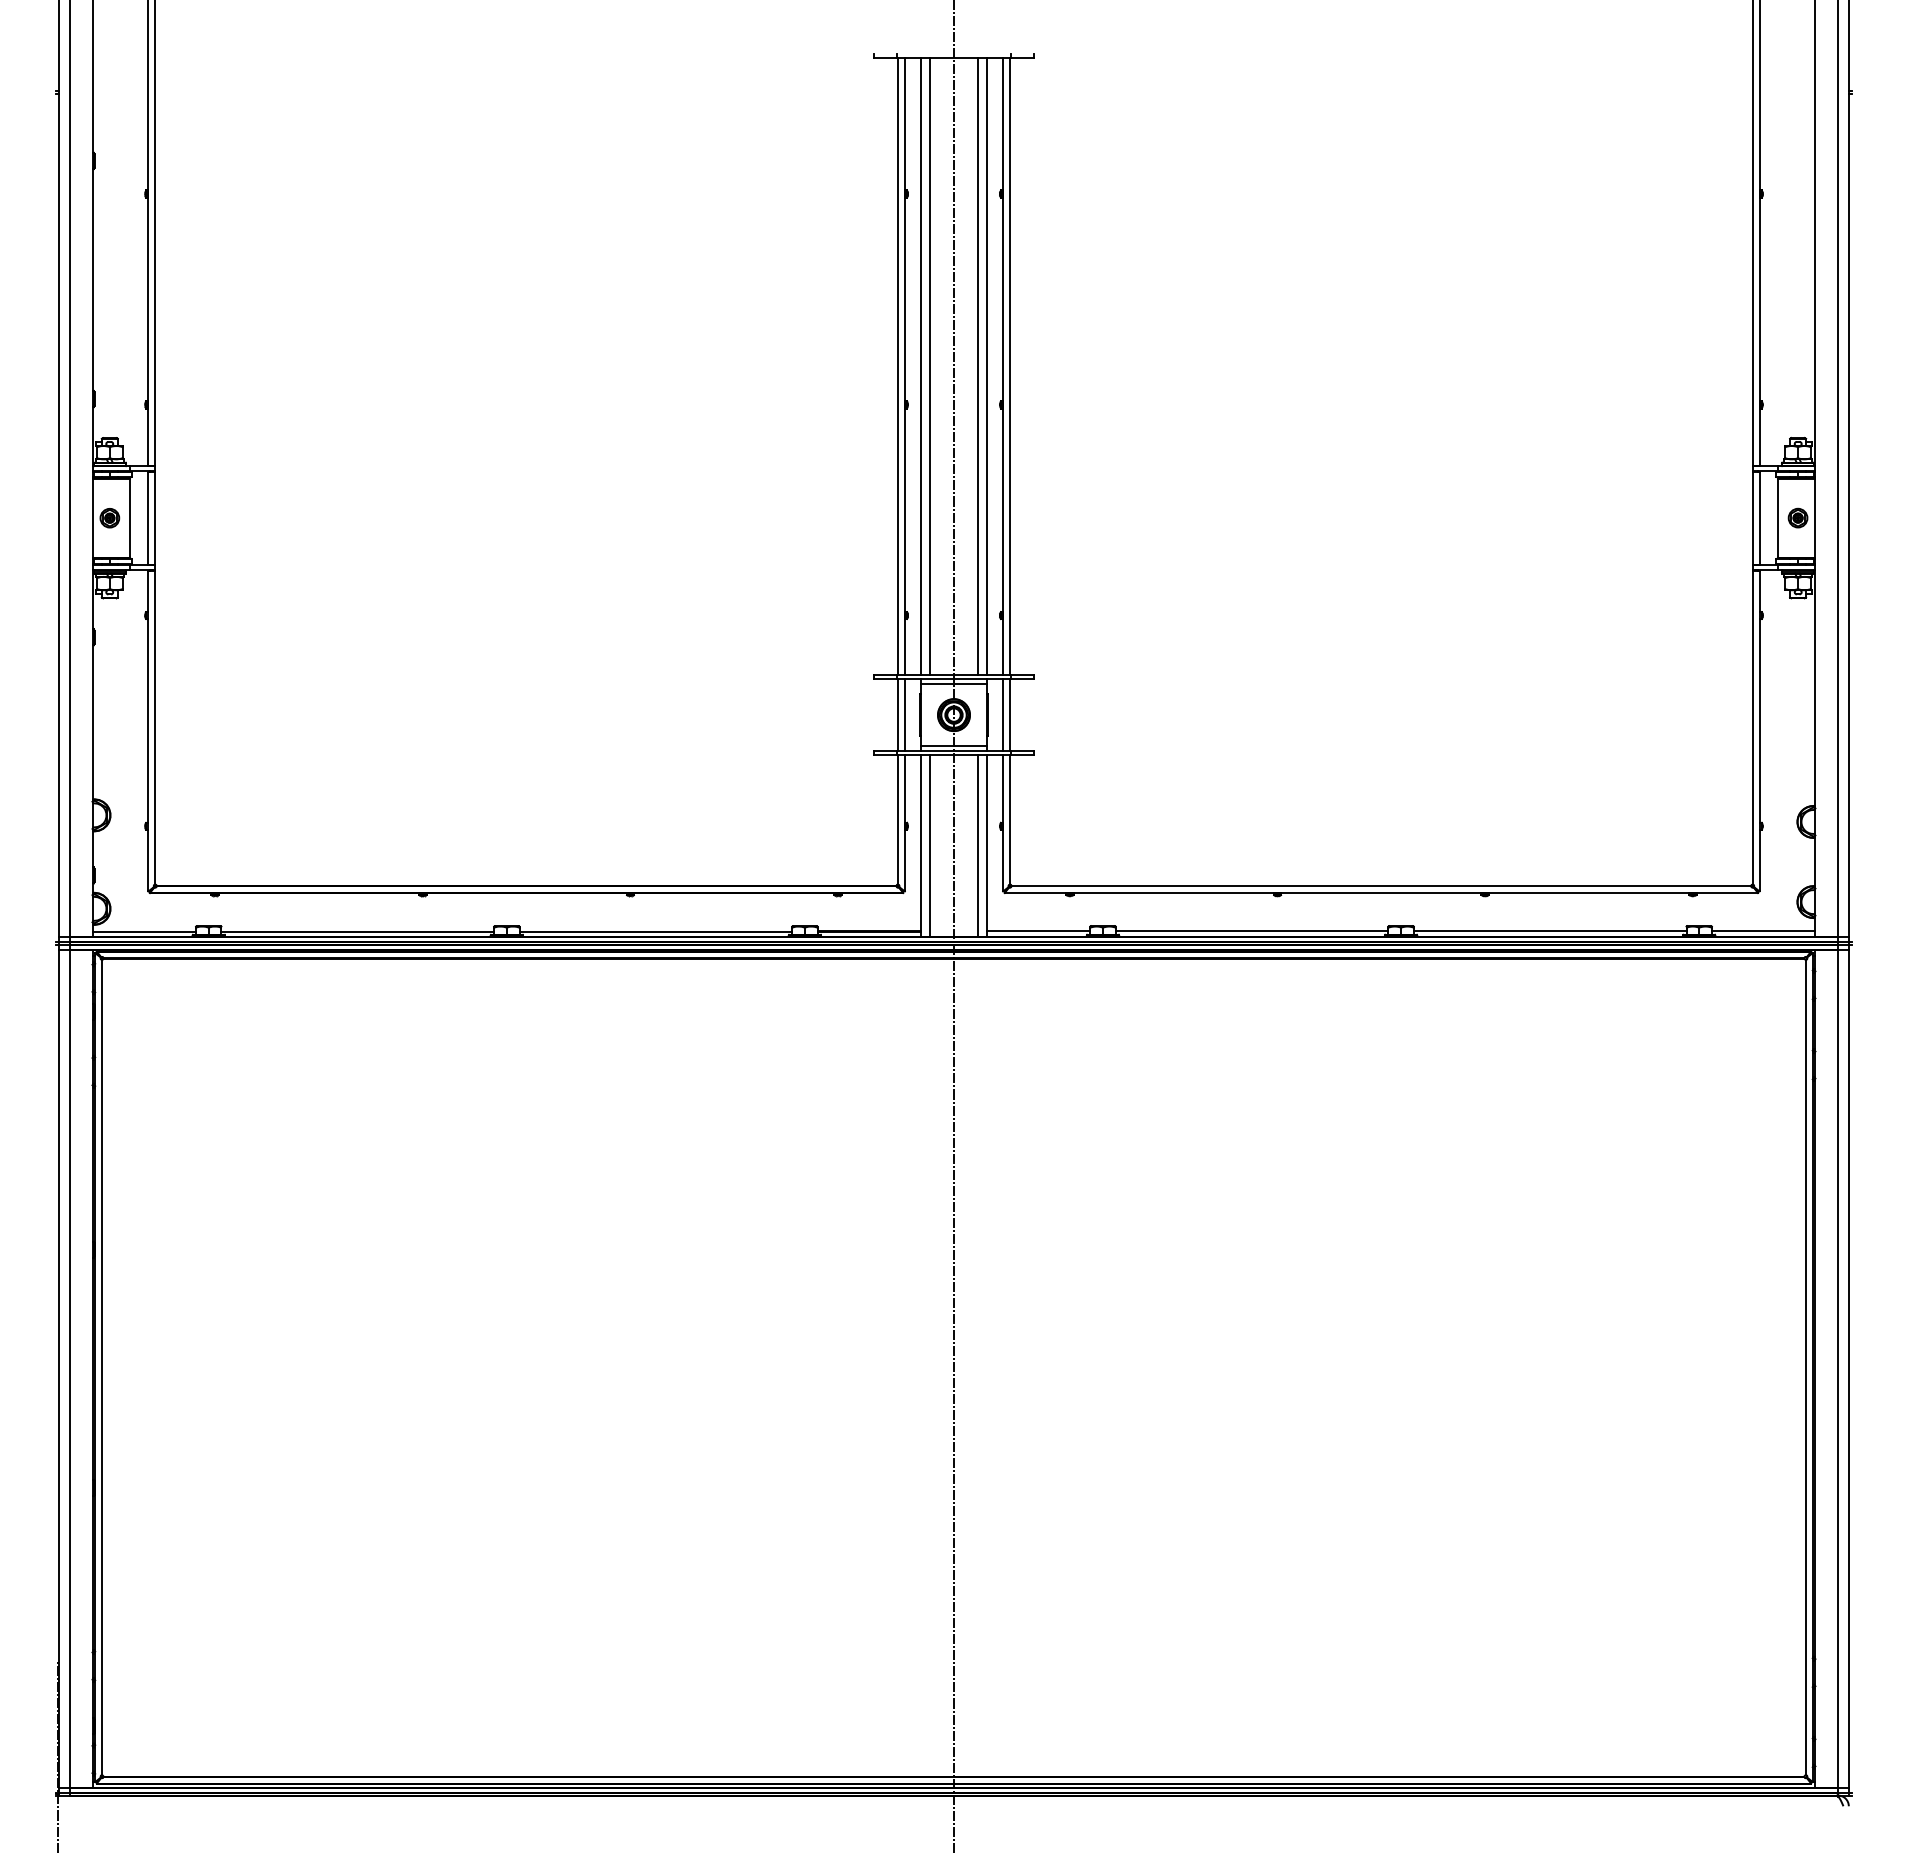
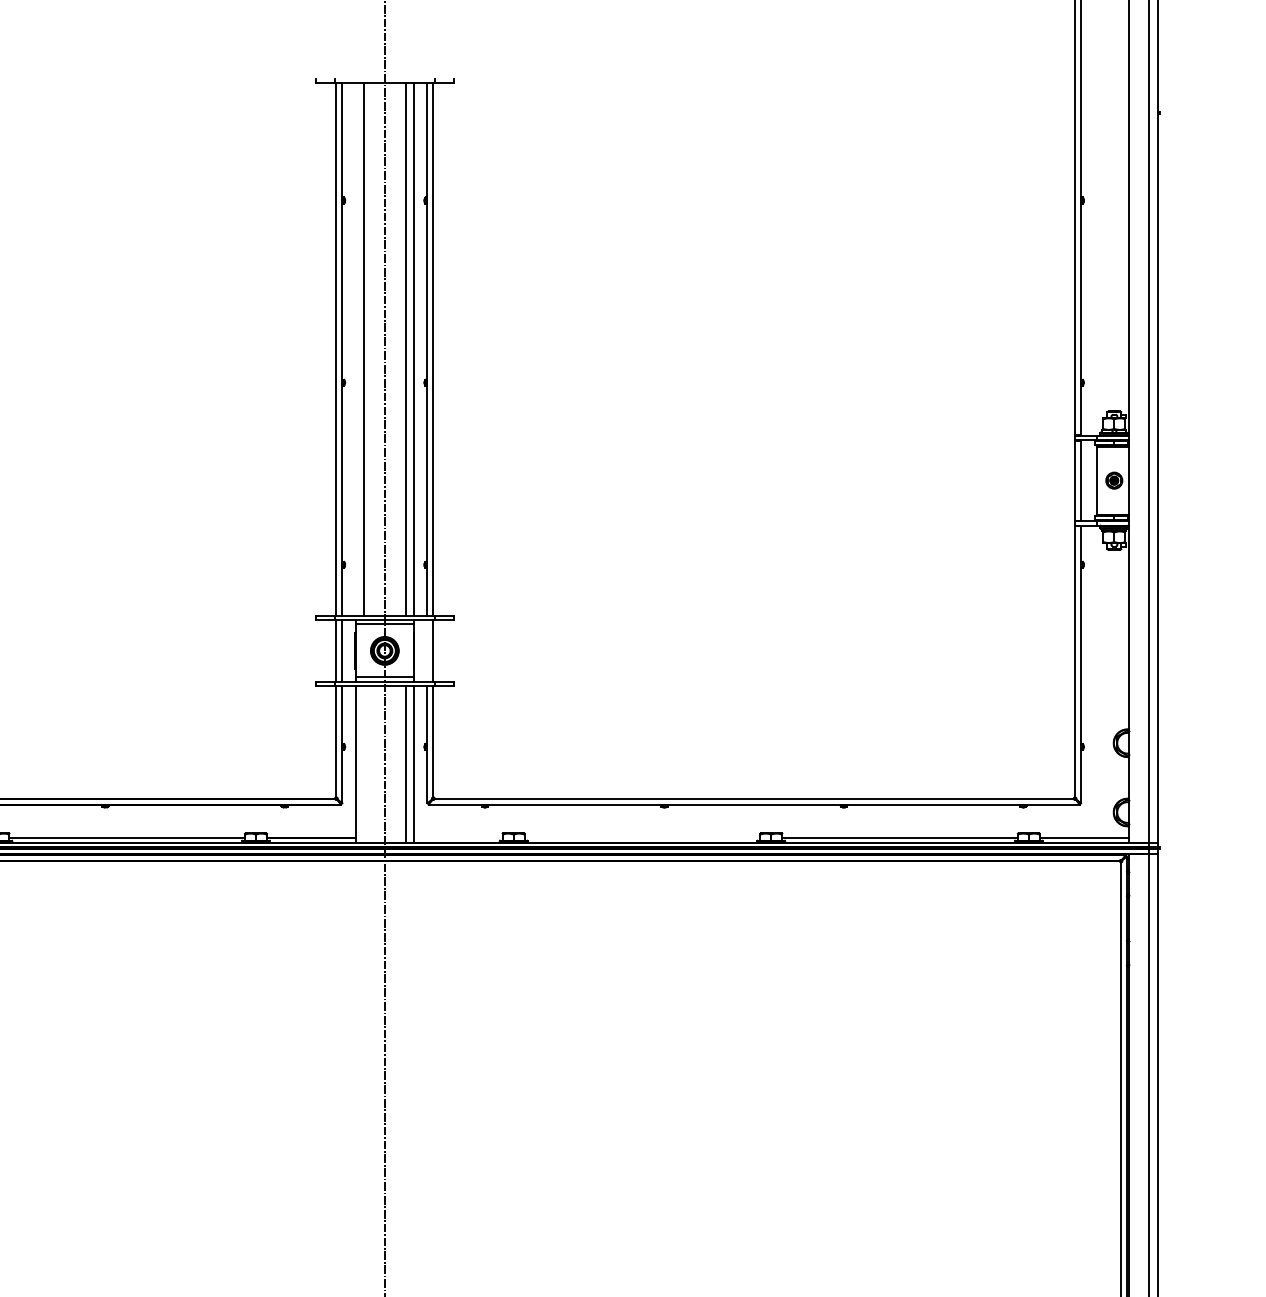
line: (920, 366) -> (355, 349), removed
line: (1003, 715) -> (427, 651), removed
line: (929, 845) -> (363, 763), removed
line: (1038, 931) -> (457, 837), removed
line: (1251, 931) -> (641, 837), removed

